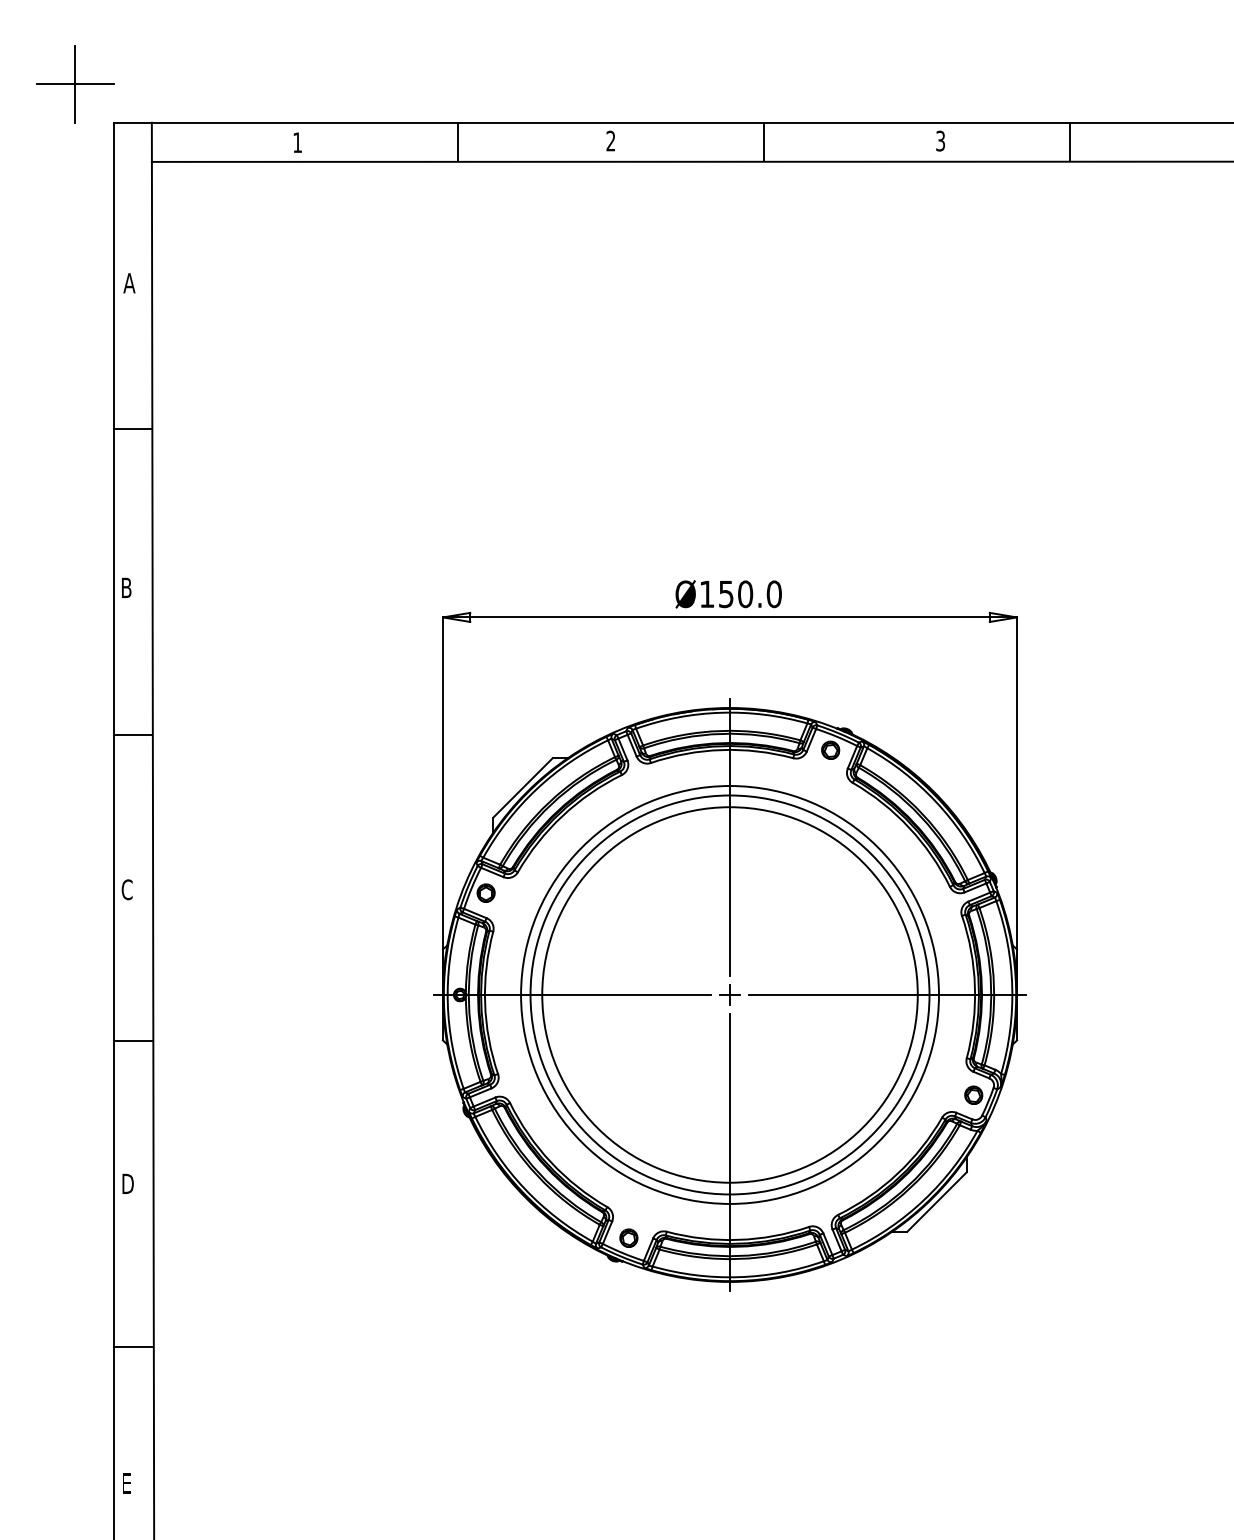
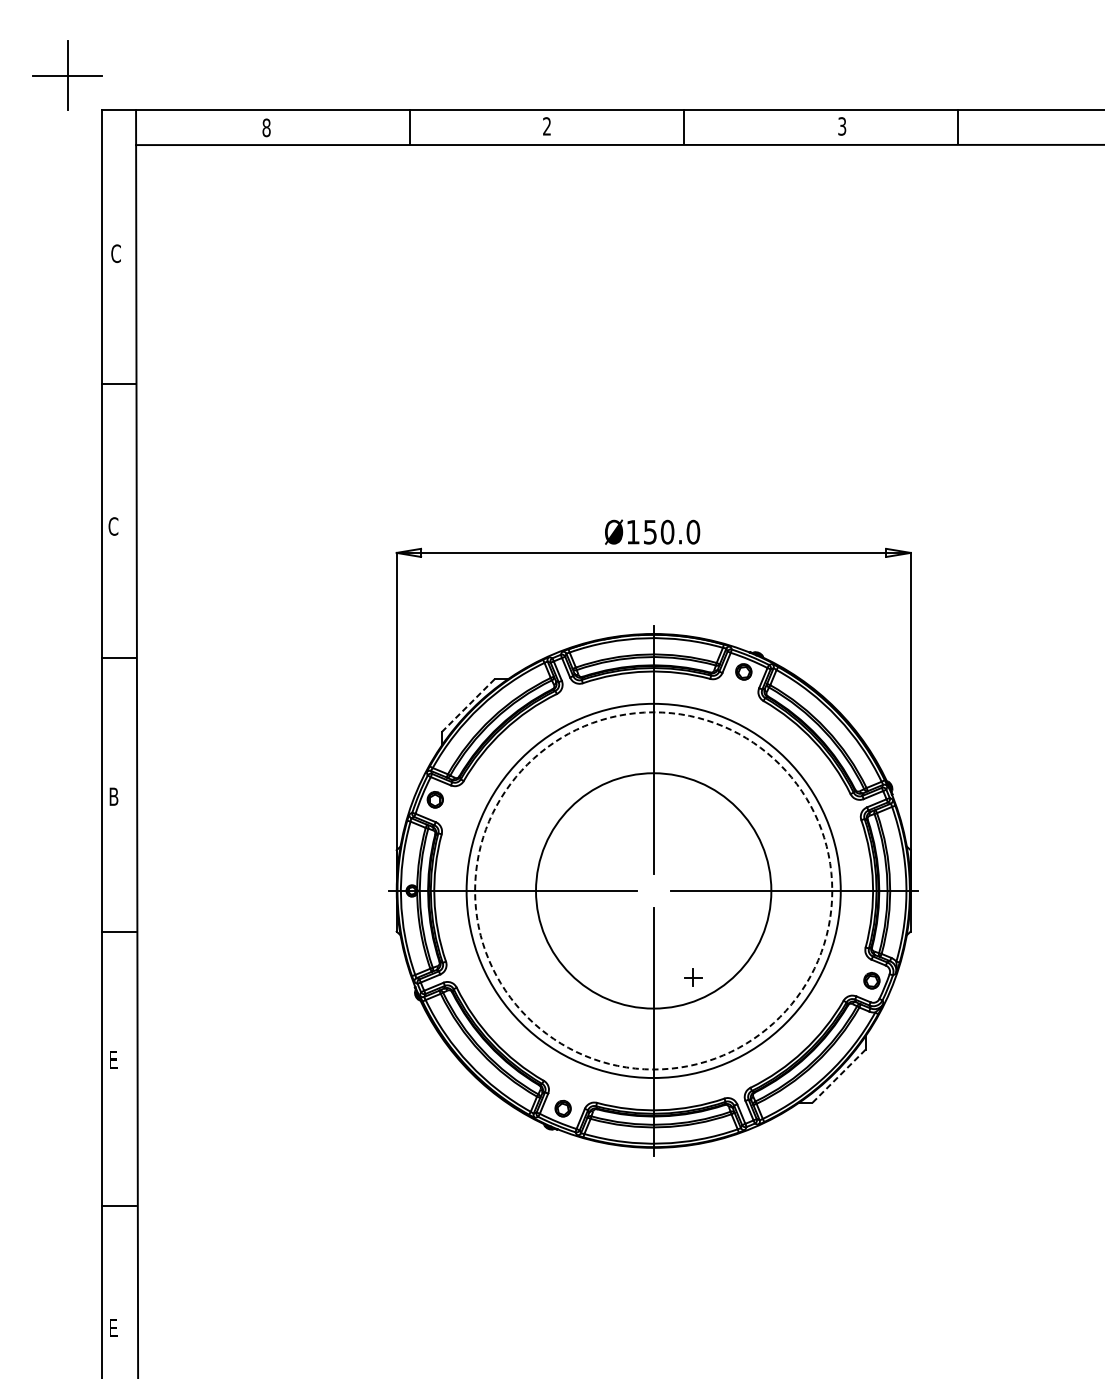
text: (297, 142) -> (266, 127), 1 -> 8
text: (129, 282) -> (116, 253), A -> C
text: (126, 587) -> (113, 526), B -> C
line: (523, 787) -> (468, 705), solid -> dashed
text: (126, 889) -> (113, 796), C -> B
circle: (729, 994) -> (653, 890), size x0.7
circle: (729, 994) -> (653, 890), solid -> dashed
part: (729, 994) -> (692, 977), moved
text: (127, 1183) -> (114, 1059), D -> E
line: (936, 1202) -> (838, 1076), solid -> dashed

